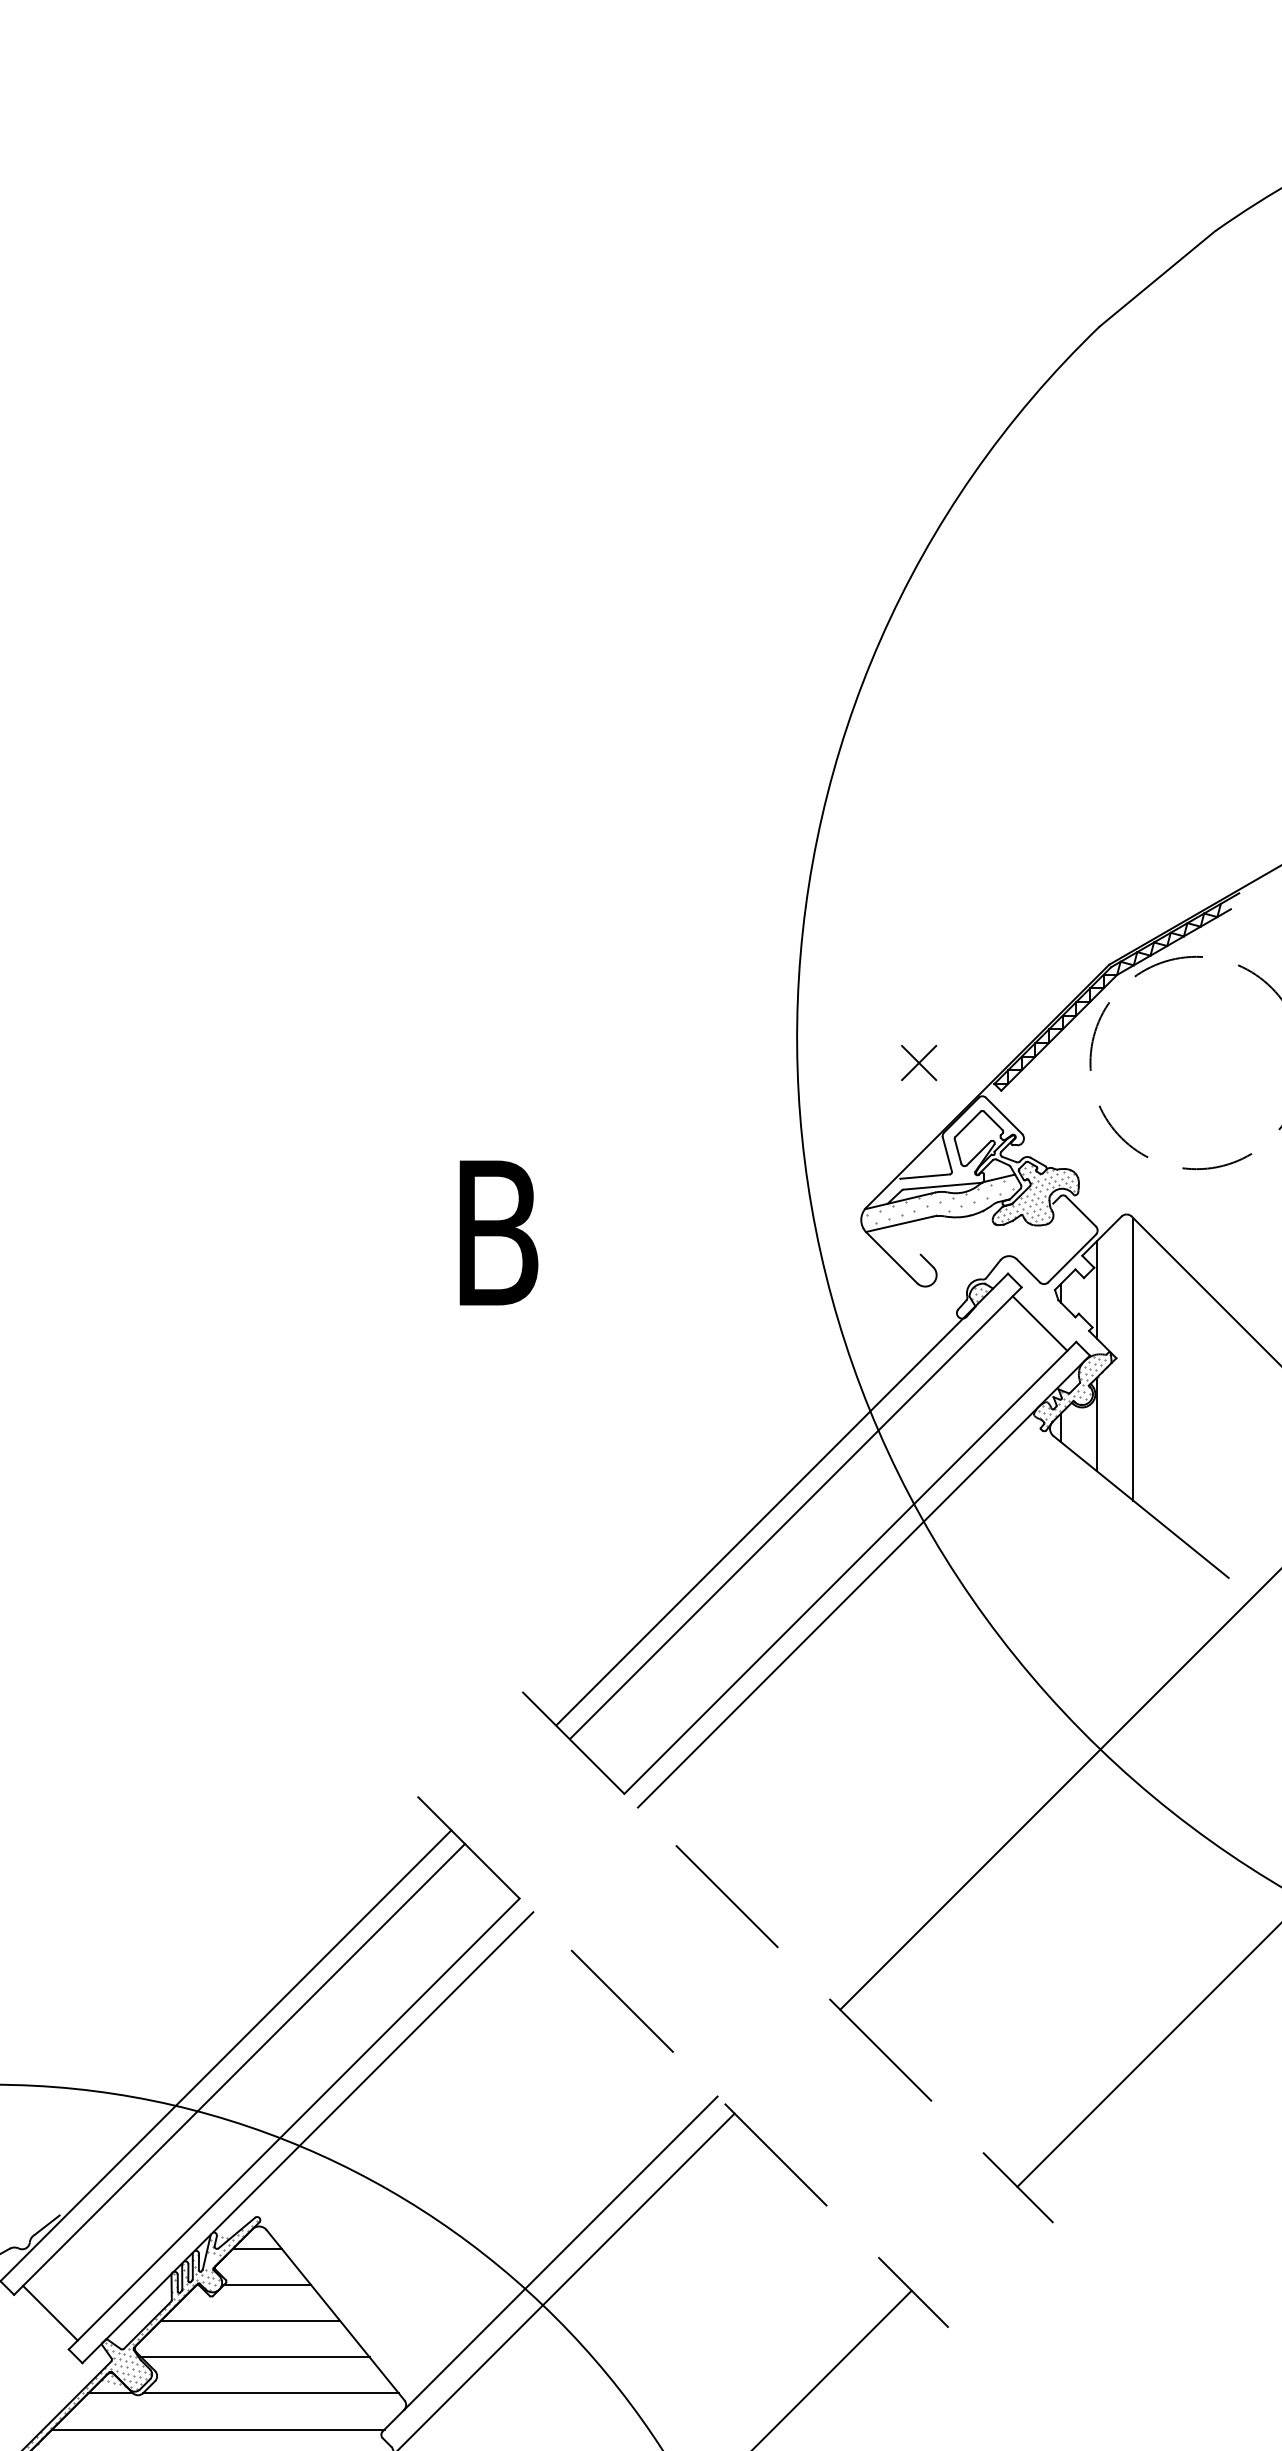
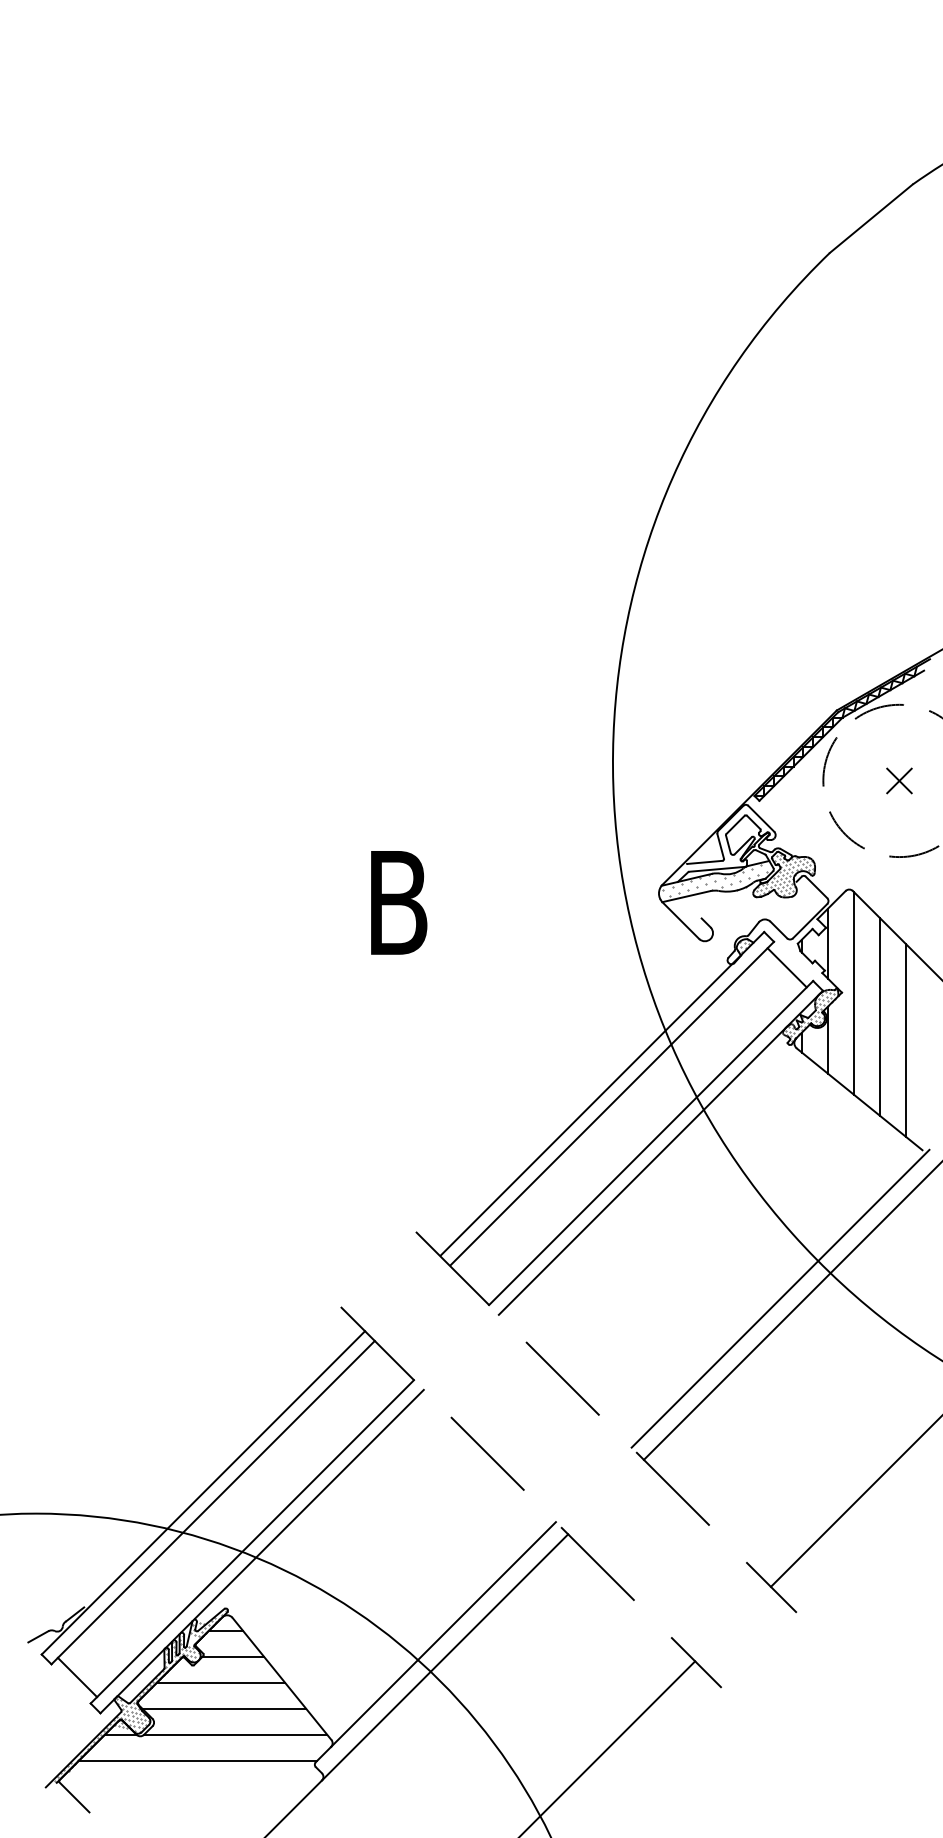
part: (919, 1062) -> (899, 780), moved
line: (1168, 1391) -> (879, 1016), added
line: (1205, 1423) -> (905, 1039), added
line: (1030, 1784) -> (780, 1298), added

